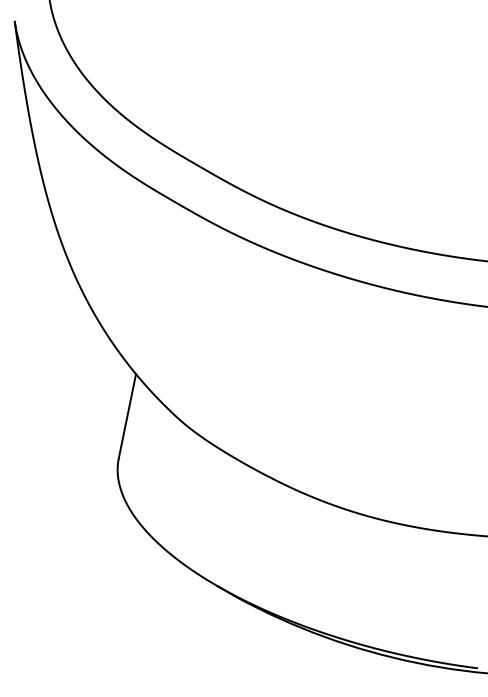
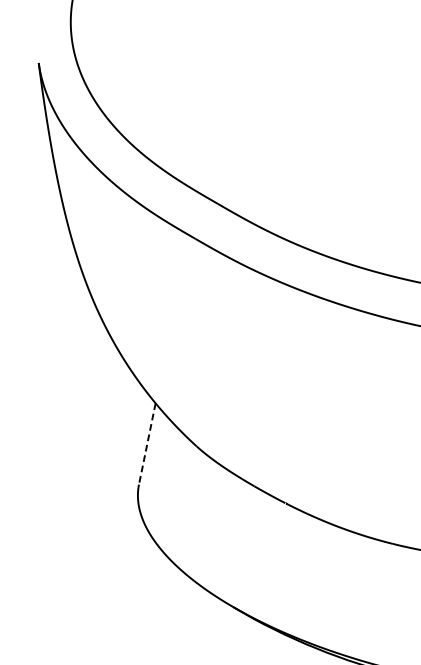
line: (127, 416) -> (147, 444), solid -> dashed

